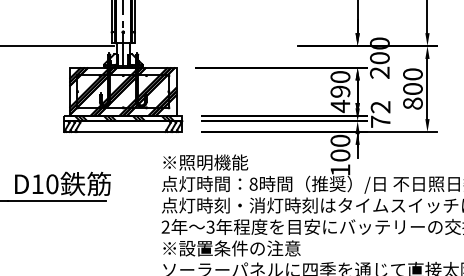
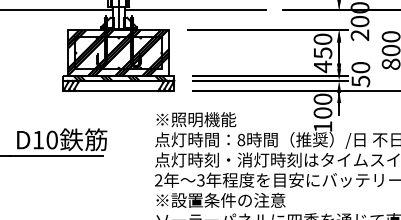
line: (206, 46) -> (197, 10), added
text: (340, 91) -> (323, 52), 490 -> 450
text: (380, 114) -> (360, 74), 72 -> 50

